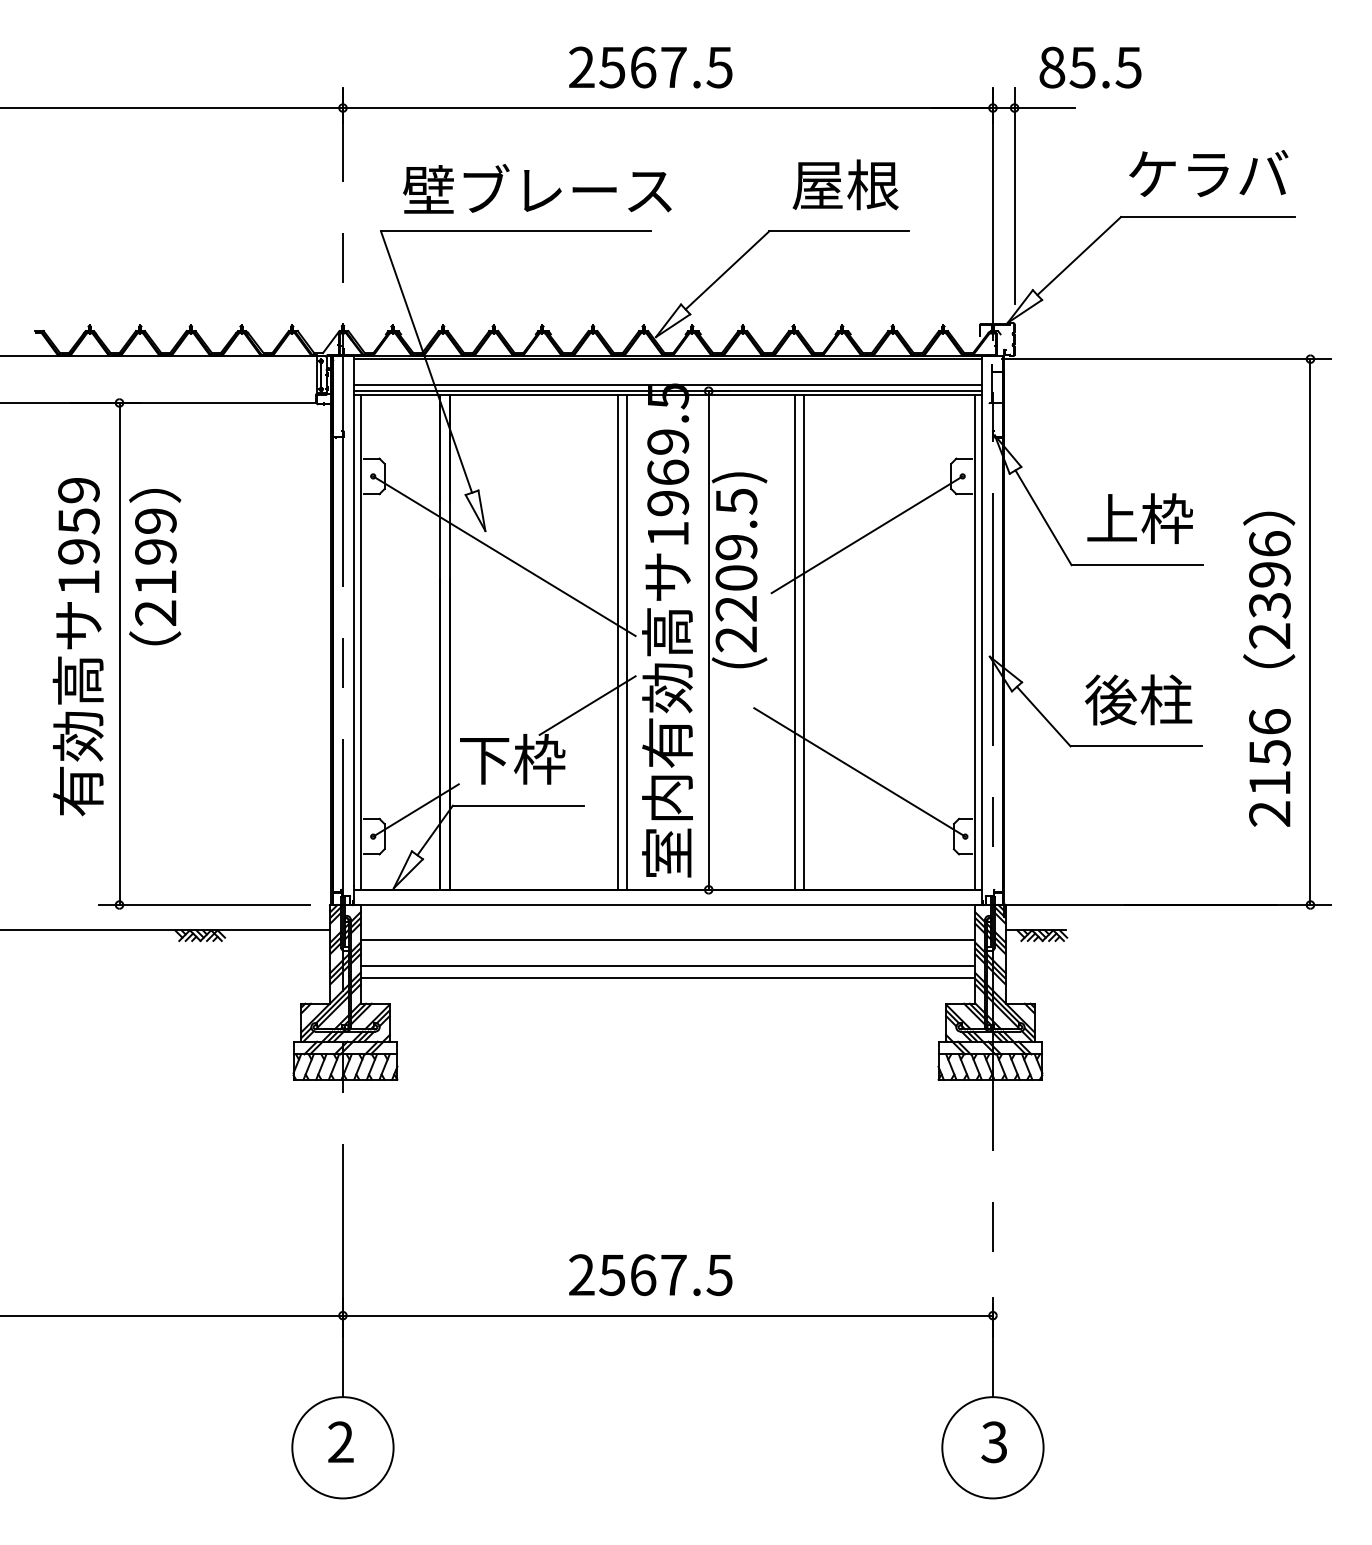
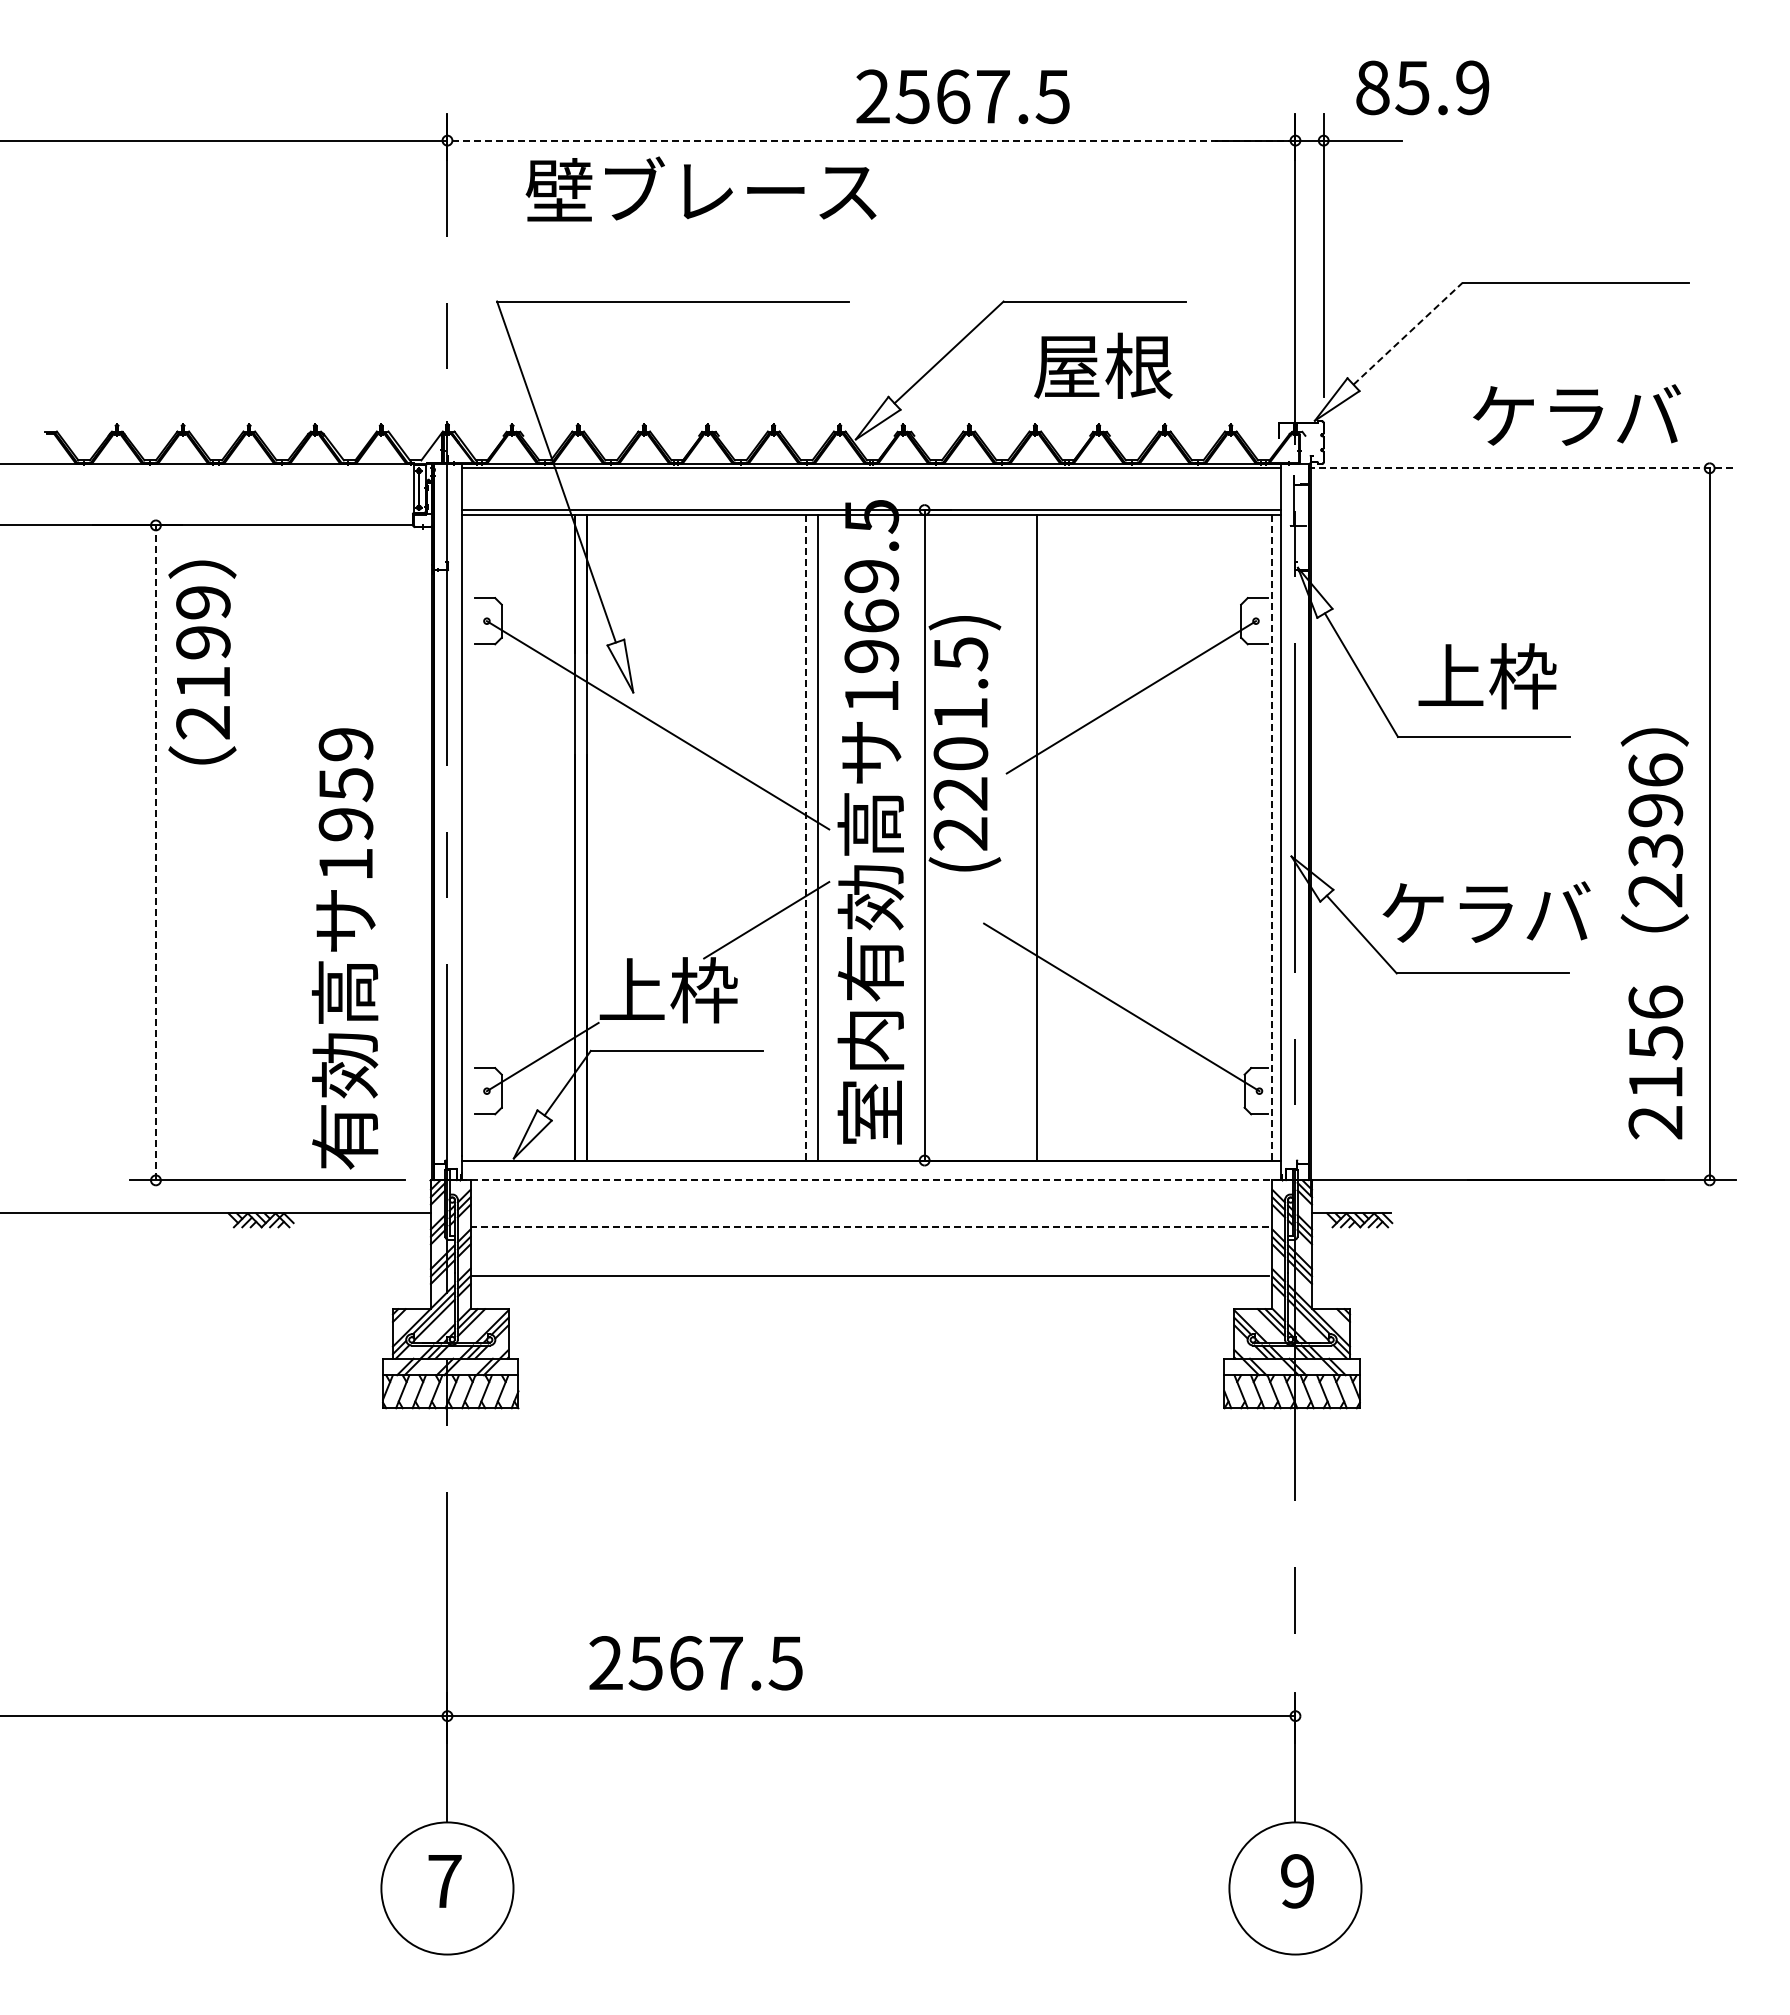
text: (650, 67) -> (962, 96), moved
text: (1128, 67) -> (1472, 87), 85.5 -> 85.9
line: (667, 107) -> (871, 140), solid -> dashed
text: (1208, 173) -> (1576, 414), moved
text: (845, 184) -> (1103, 365), moved
text: (536, 188) -> (700, 188), moved
line: (1079, 255) -> (1408, 333), solid -> dashed
line: (1166, 359) -> (1522, 468), solid -> dashed
line: (667, 384) -> (871, 501), removed
text: (736, 547) -> (960, 713), (2209.5) -> (2201.5)
text: (155, 567) -> (202, 662), moved
line: (361, 642) -> (471, 837), removed
line: (617, 642) -> (805, 837), solid -> dashed
line: (804, 642) -> (1049, 837), removed
line: (974, 642) -> (1271, 837), solid -> dashed
text: (78, 646) -> (345, 948), moved
line: (119, 653) -> (155, 852), solid -> dashed
text: (1268, 669) -> (1654, 933), moved
text: (1139, 699) -> (1486, 912), 後柱 -> ケラバ
text: (484, 759) -> (631, 990), 下枠 -> 上枠
line: (662, 905) -> (864, 1180), solid -> dashed
line: (666, 940) -> (869, 1226), solid -> dashed
line: (666, 965) -> (869, 1259), removed
text: (650, 1275) -> (695, 1663), moved
text: (340, 1441) -> (444, 1880), 2 -> 7
text: (993, 1442) -> (1296, 1881), 3 -> 9

